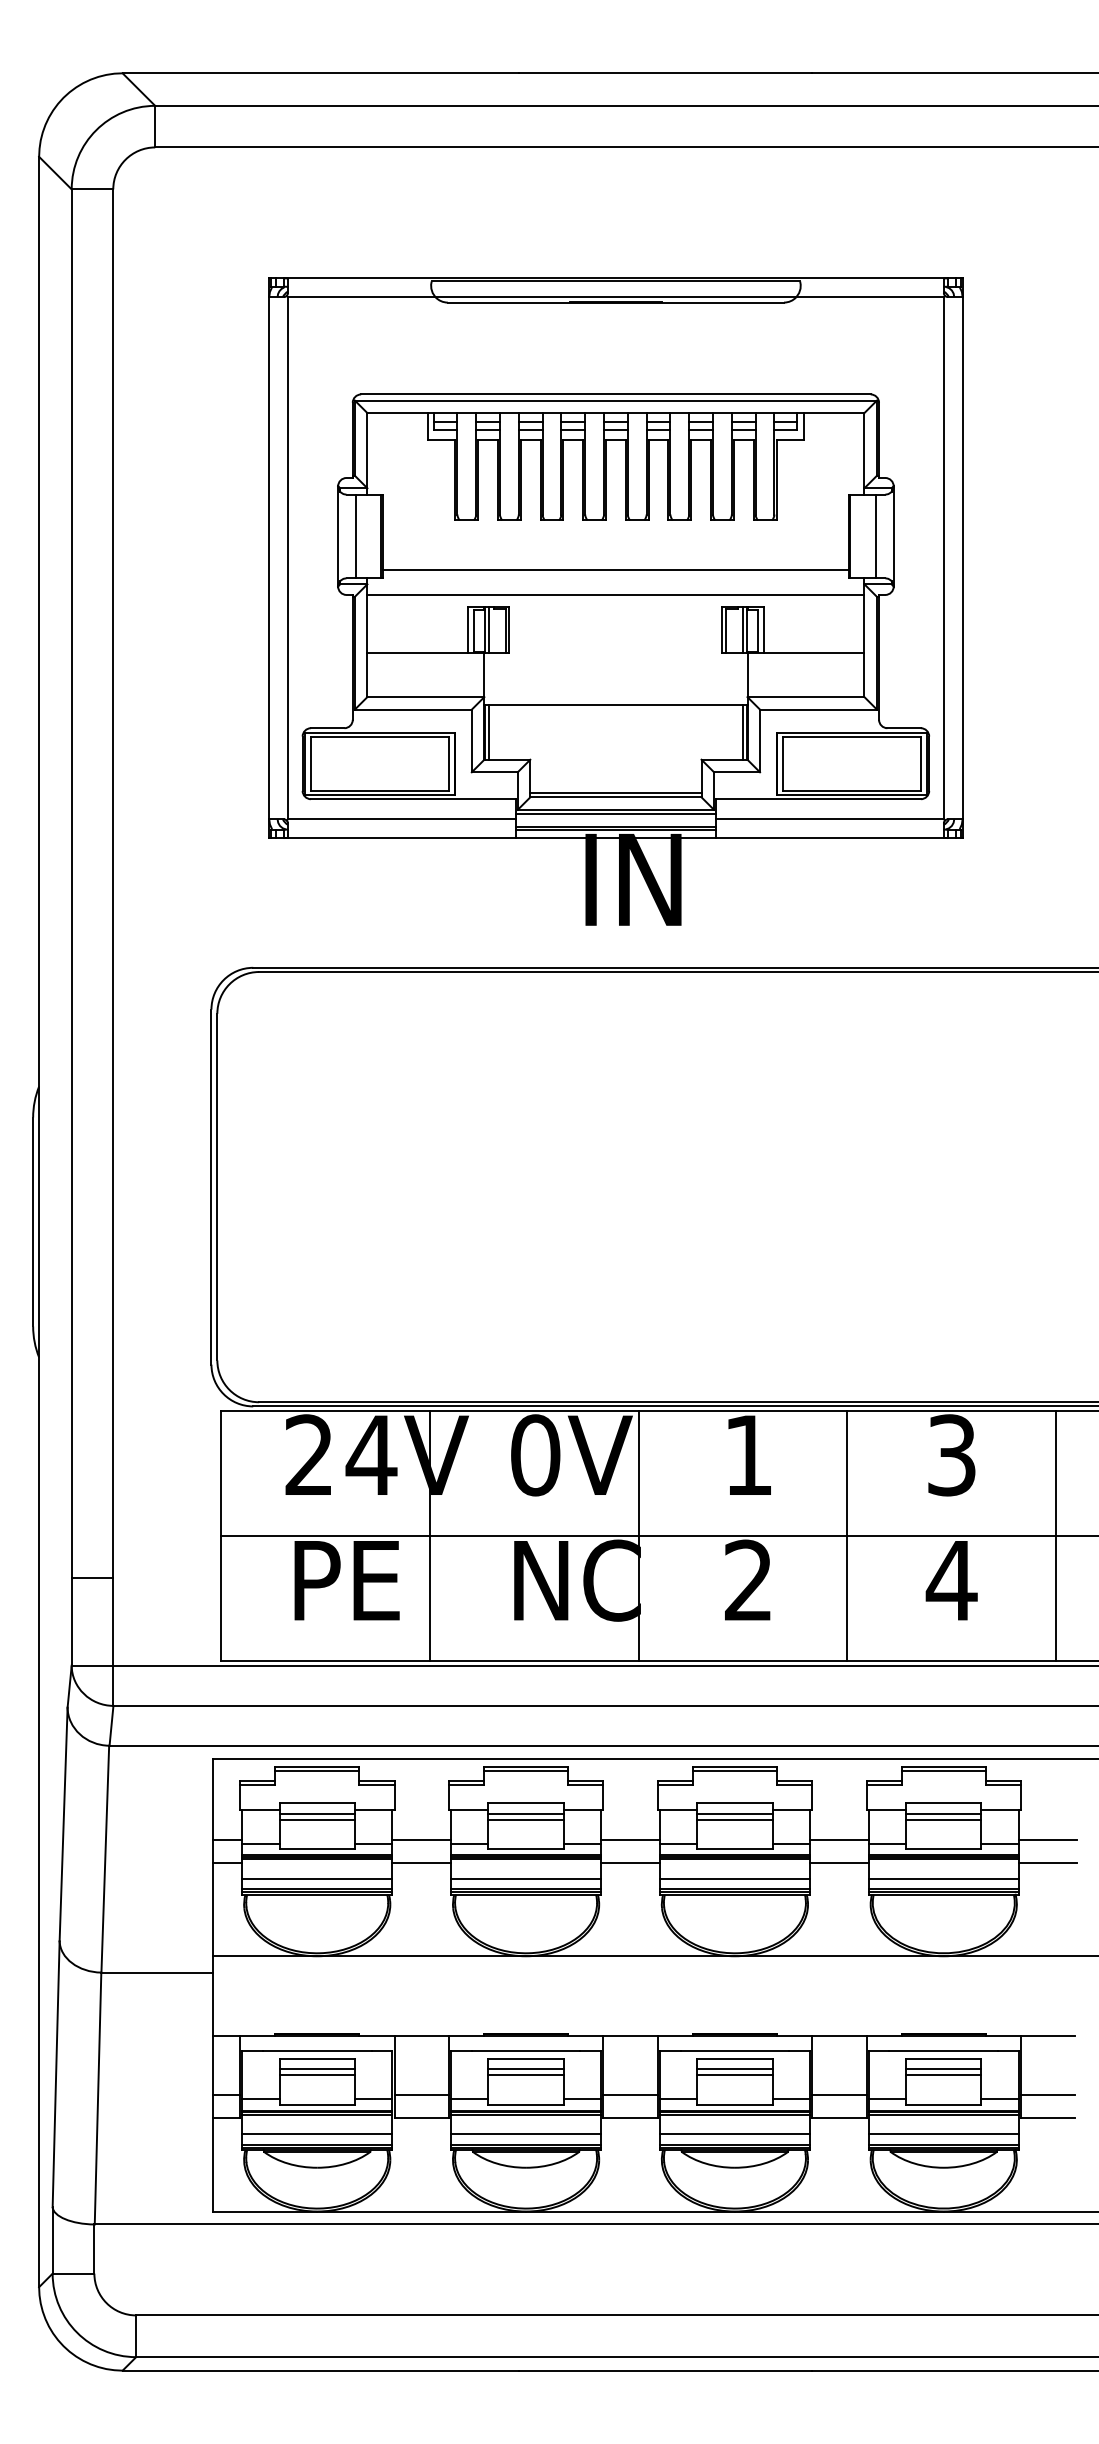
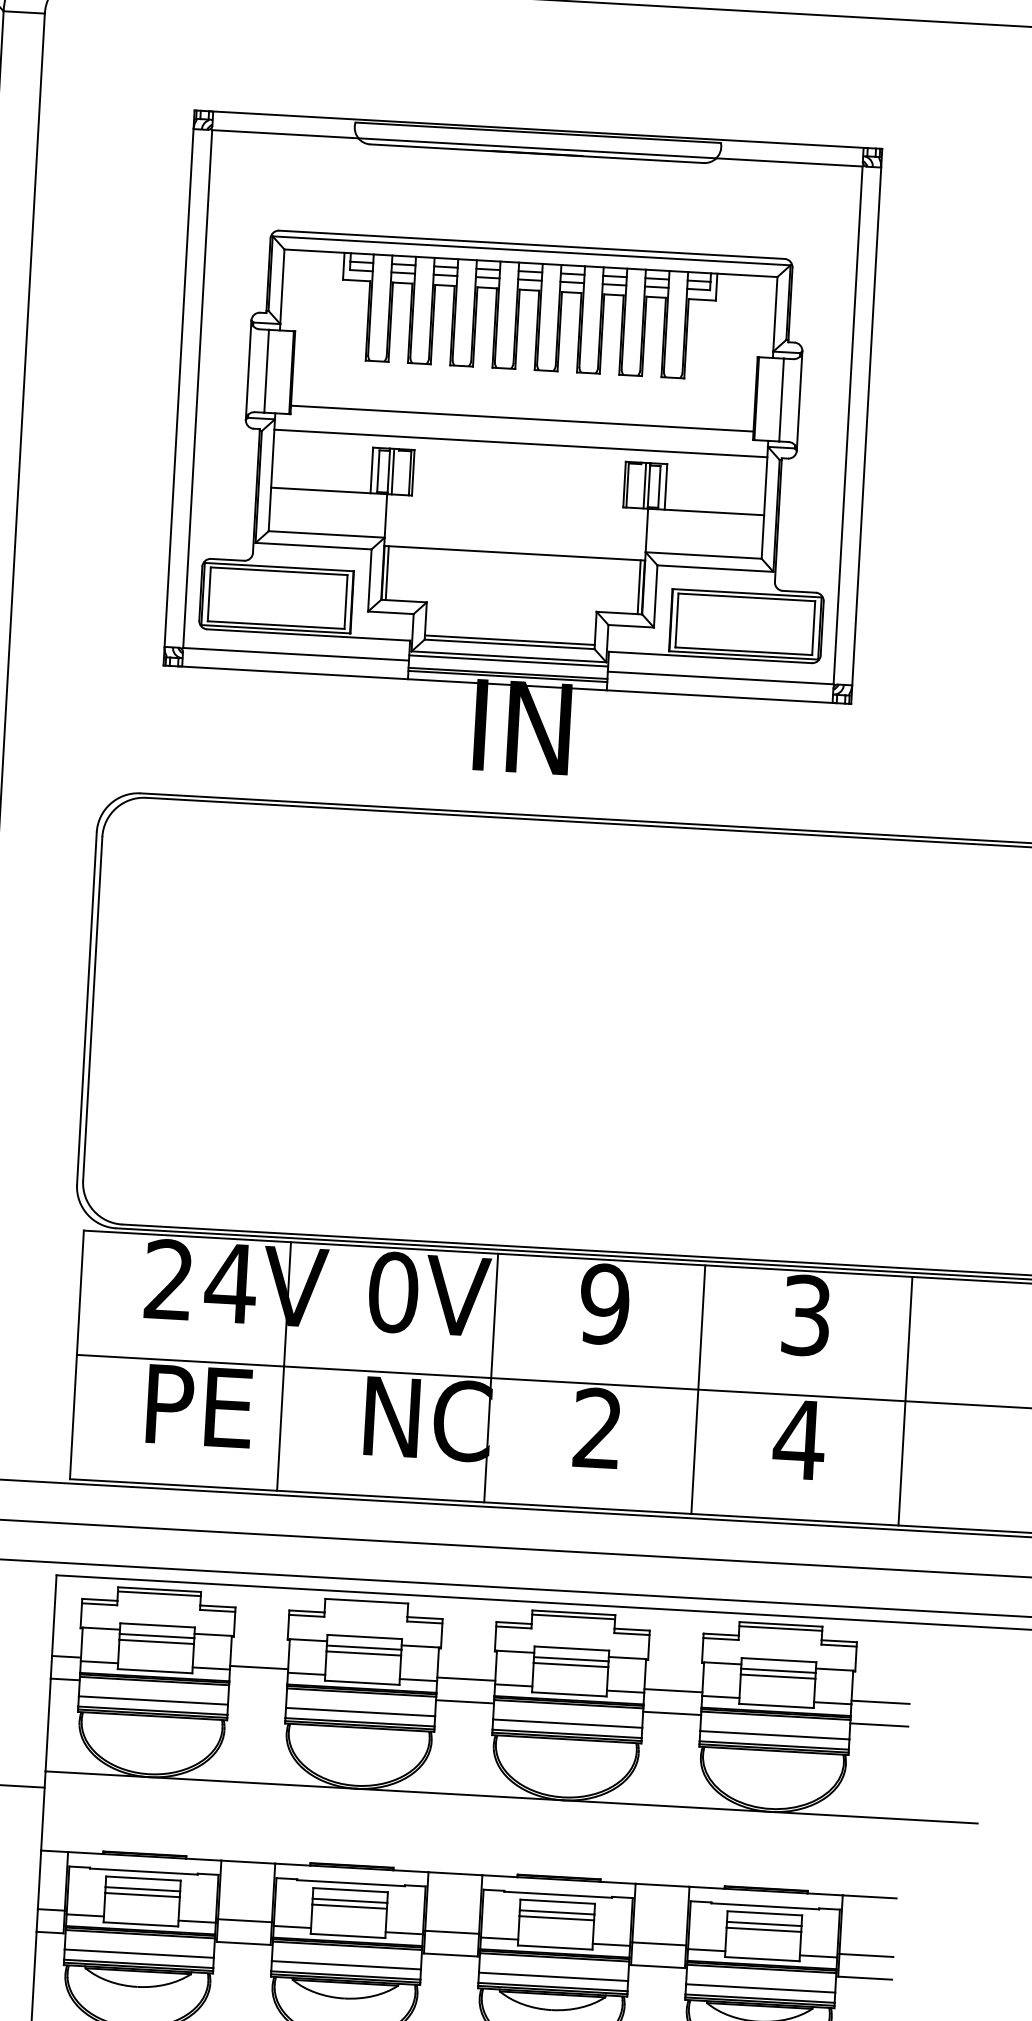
text: (748, 1455) -> (604, 1304), 1 -> 9
line: (525, 1771) -> (365, 1605), removed
line: (421, 1862) -> (257, 1689), removed

